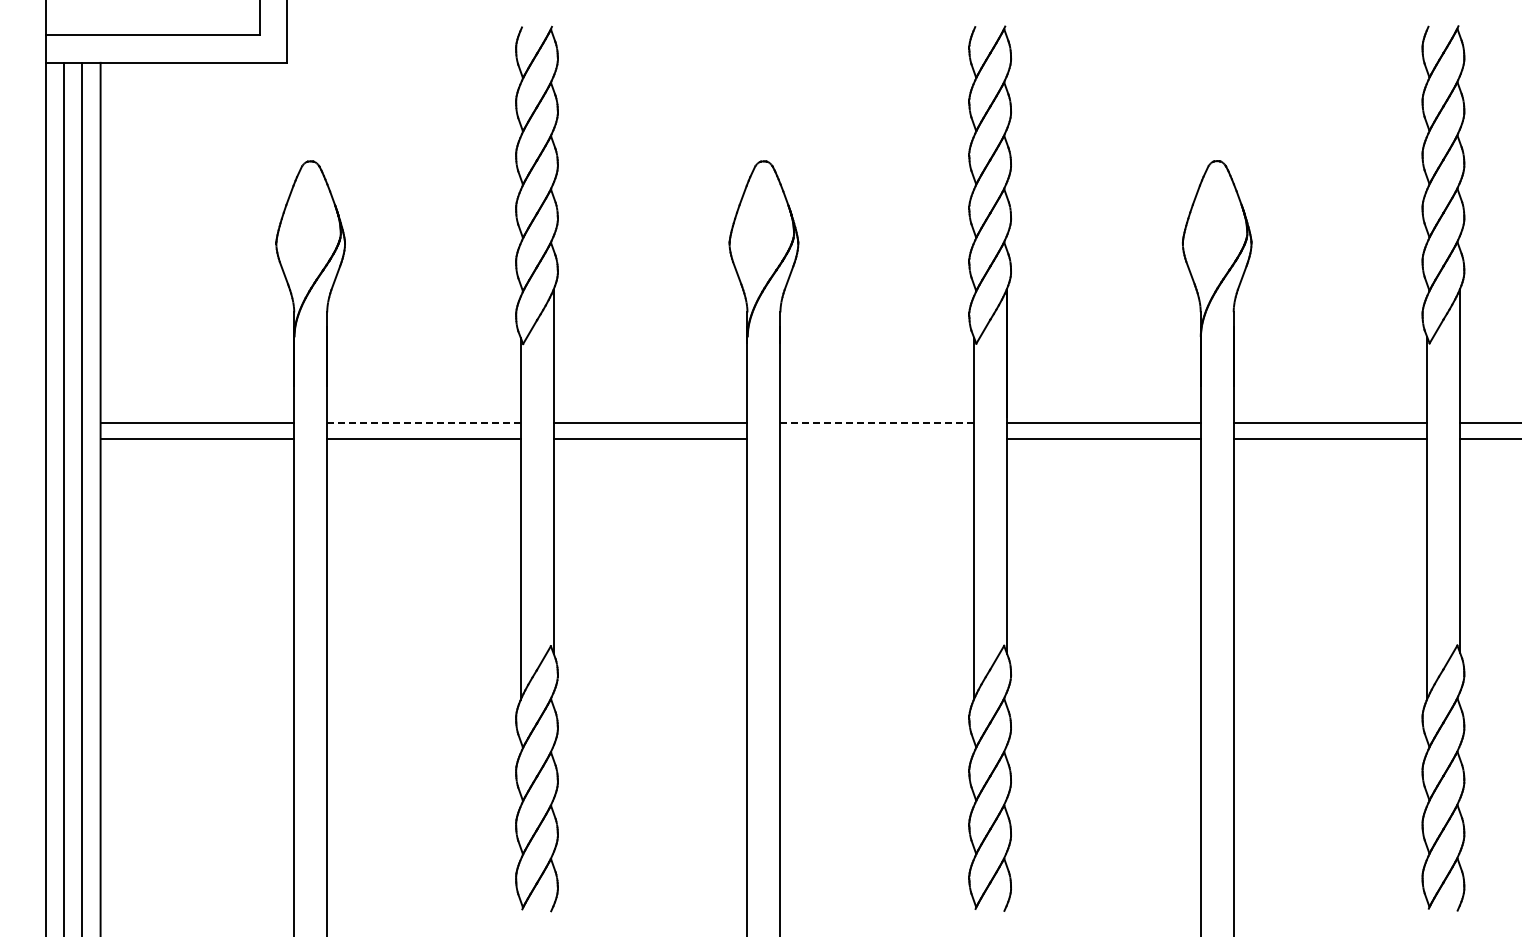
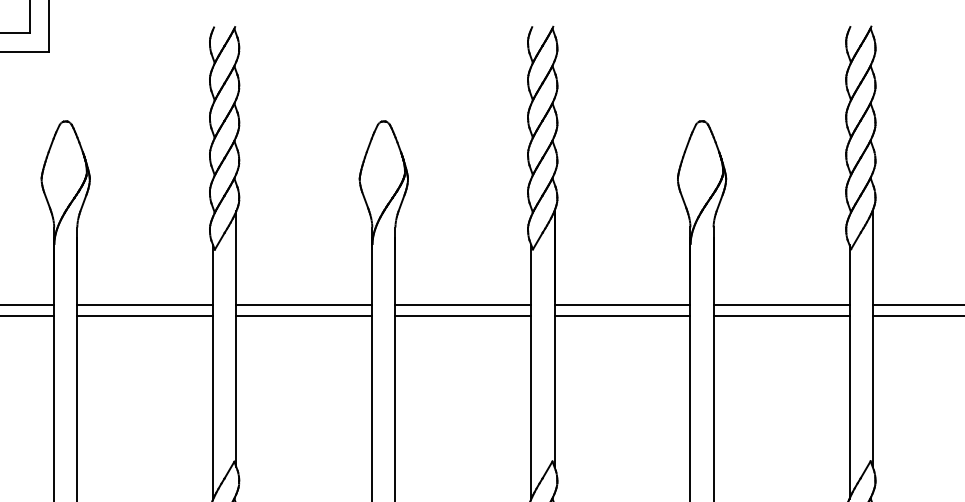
line: (424, 422) -> (145, 304), dashed -> solid
line: (877, 422) -> (463, 304), dashed -> solid
line: (877, 439) -> (463, 316), added

